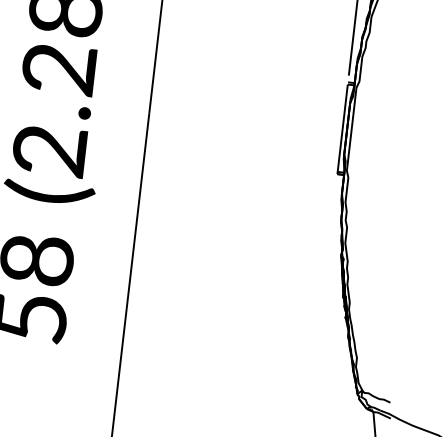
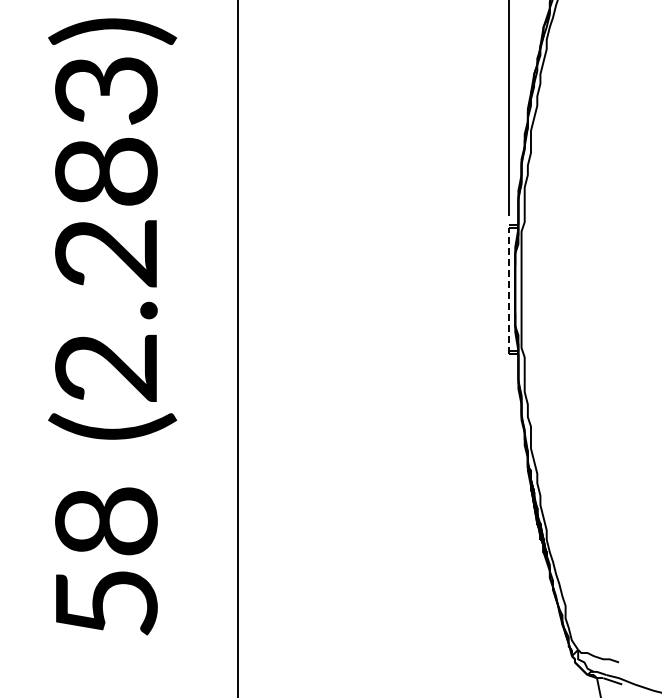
line: (342, 128) -> (508, 290), solid -> dashed

